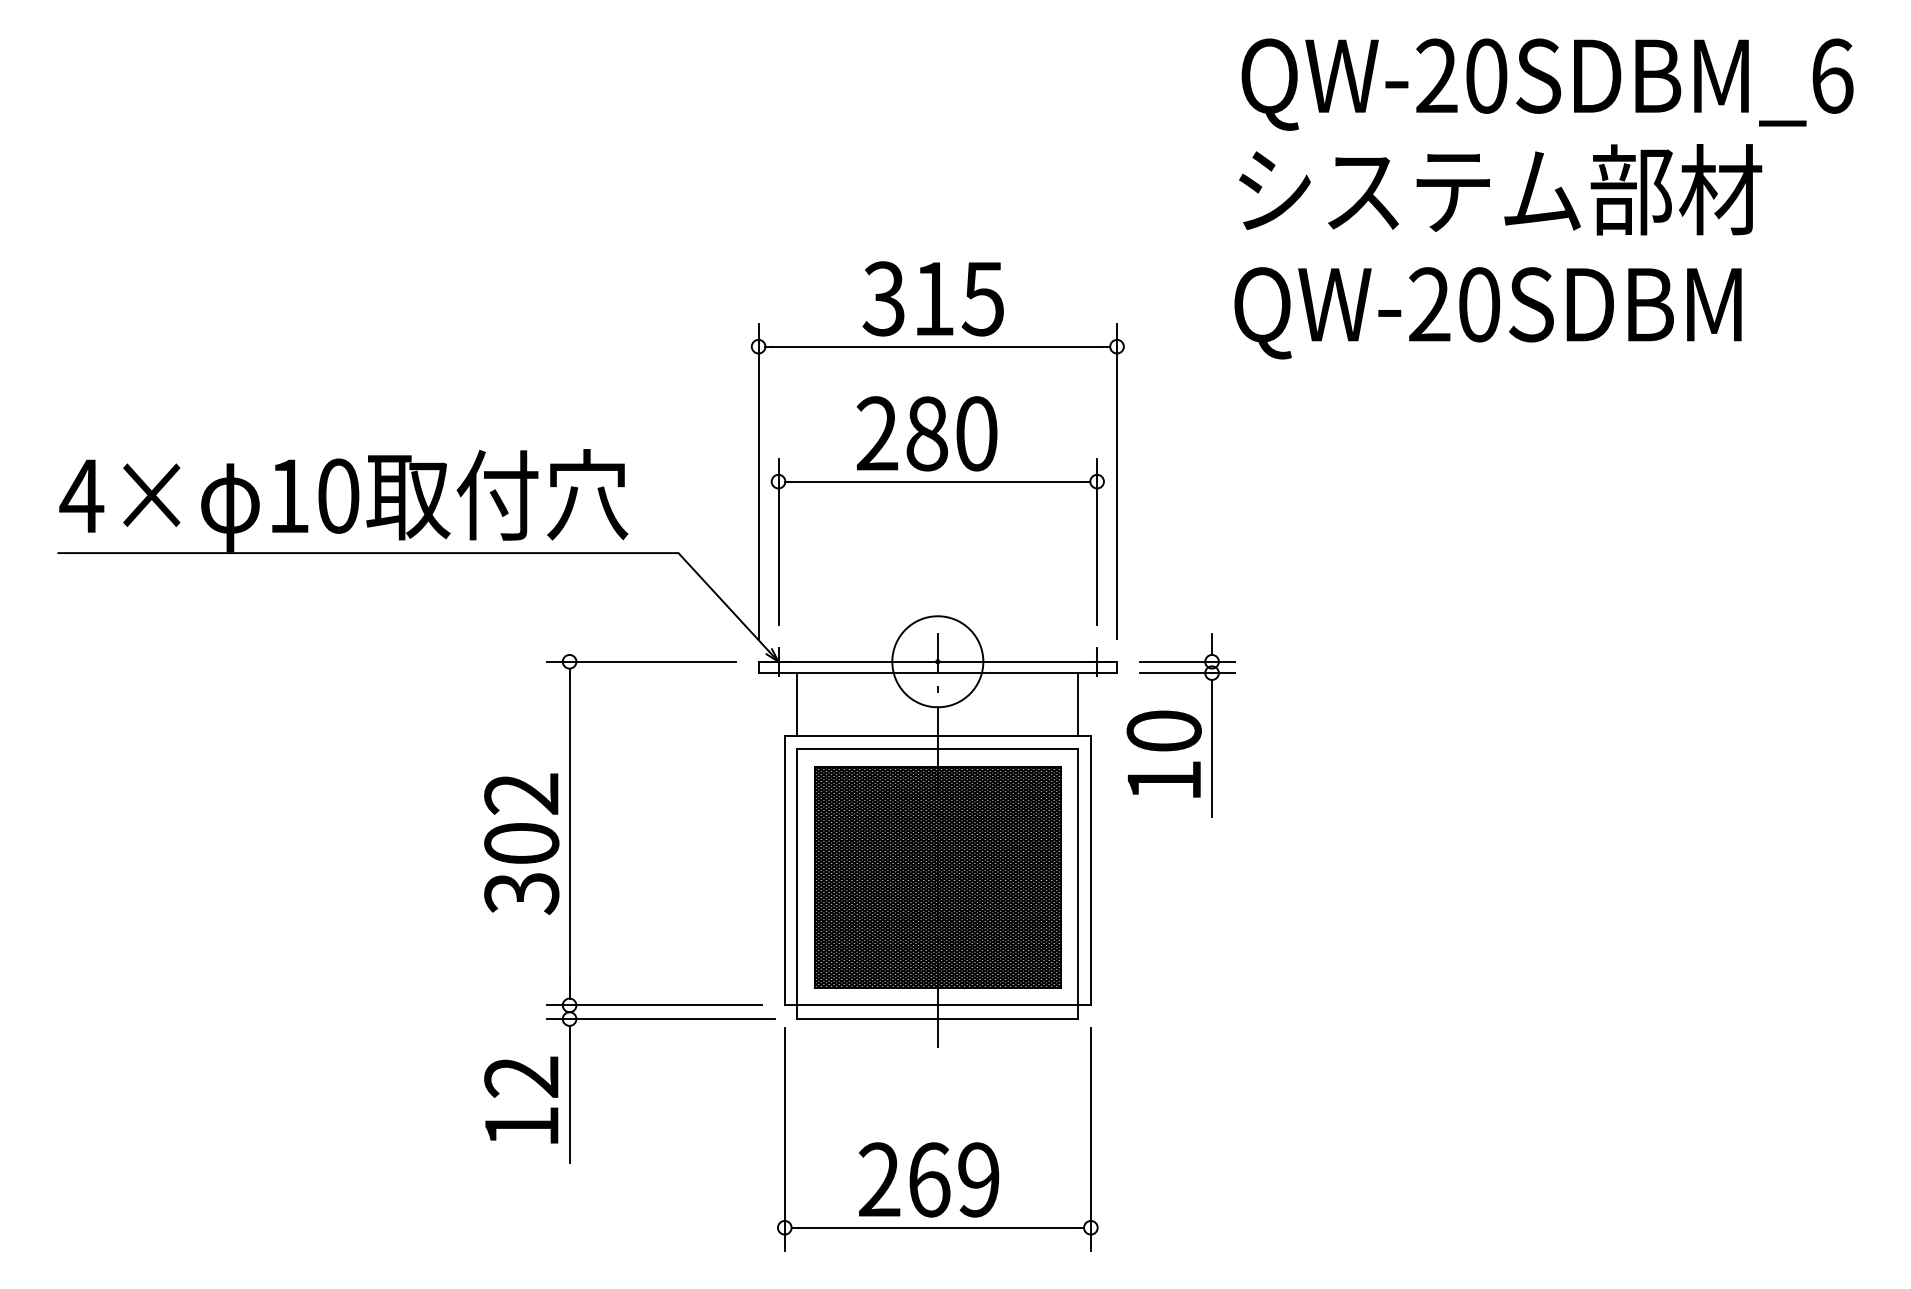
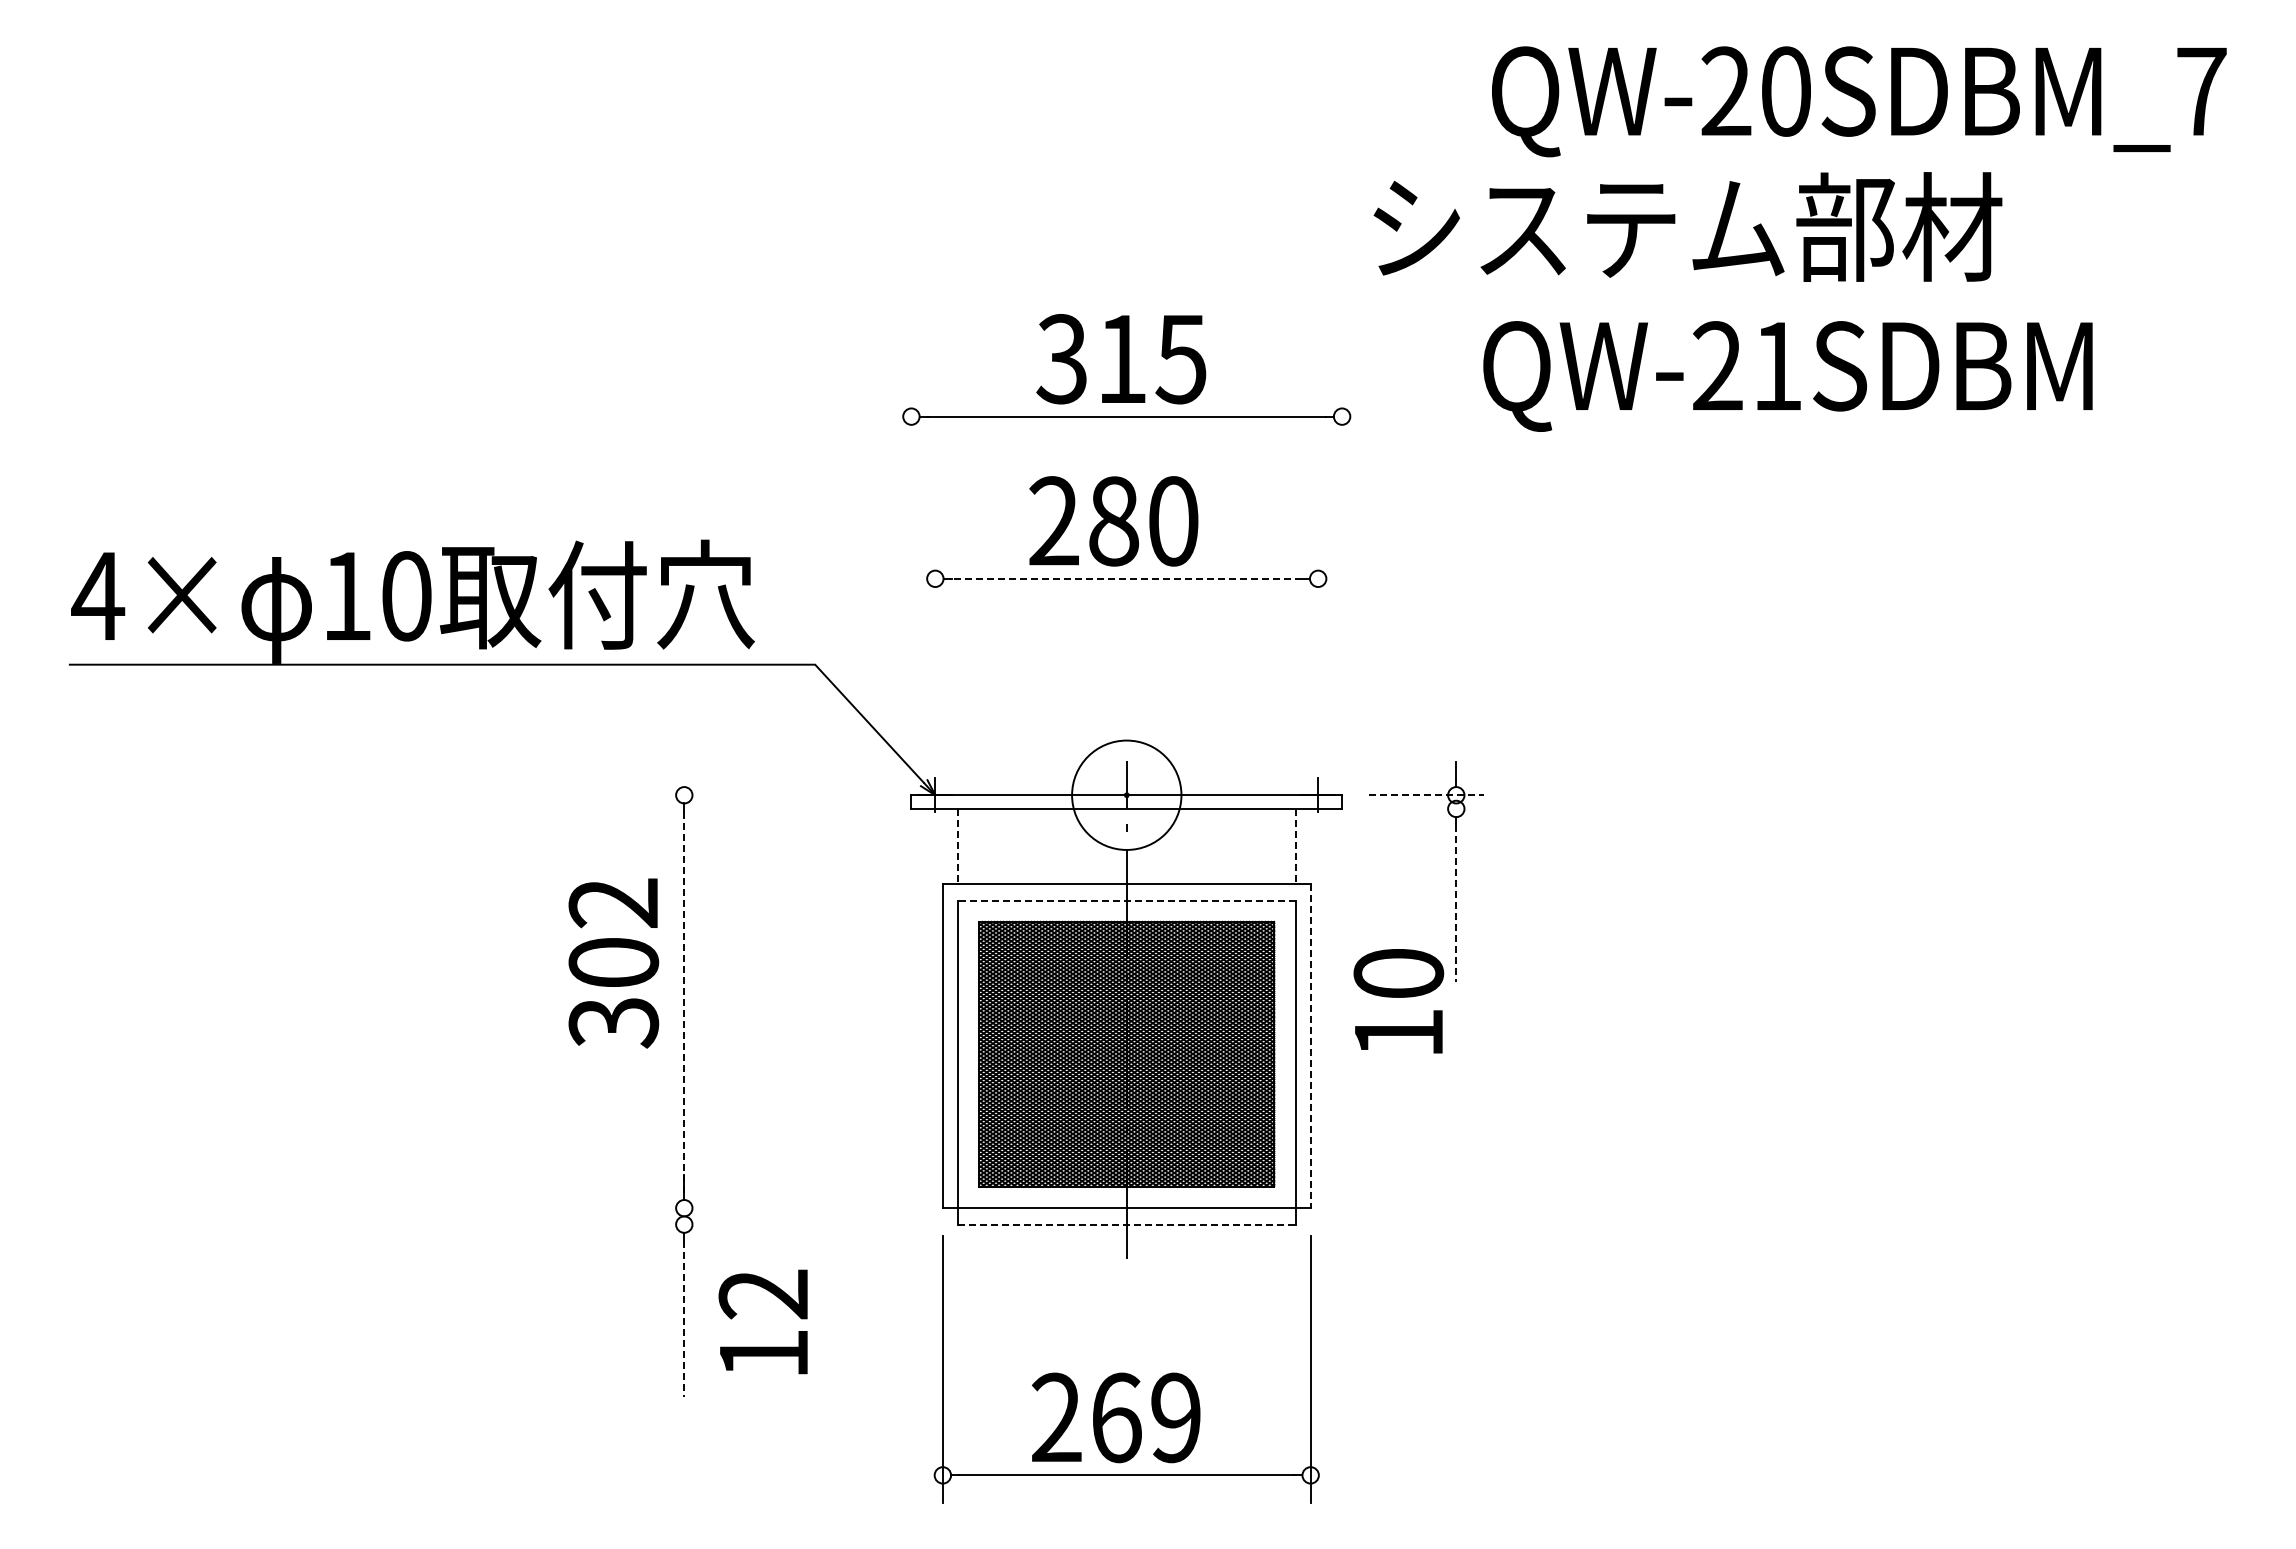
text: (1833, 76) -> (2202, 91), QW-20SDBM_6 -> QW-20SDBM_7
text: (1500, 189) -> (1687, 226), moved
text: (1479, 304) -> (1777, 366), QW-20SDBM -> QW-21SDBM
line: (758, 481) -> (911, 578), removed
line: (937, 481) -> (1126, 578), solid -> dashed
line: (1117, 481) -> (1342, 578), removed
line: (778, 541) -> (935, 650), removed
line: (1097, 541) -> (1318, 650), removed
line: (641, 661) -> (770, 795), removed
line: (1188, 661) -> (1427, 795), solid -> dashed
line: (1187, 672) -> (1426, 808), removed
line: (796, 704) -> (957, 846), solid -> dashed
line: (1078, 704) -> (1295, 846), solid -> dashed
line: (937, 749) -> (1126, 900), solid -> dashed
line: (1212, 751) -> (1456, 903), solid -> dashed
text: (1163, 754) -> (1398, 1001), moved
line: (569, 834) -> (684, 1002), solid -> dashed
text: (521, 844) -> (613, 963), moved
line: (1090, 870) -> (1310, 1046), solid -> dashed
line: (653, 1005) -> (785, 1208), removed
line: (660, 1018) -> (793, 1224), removed
line: (937, 1018) -> (1126, 1224), solid -> dashed
line: (569, 1098) -> (684, 1319), solid -> dashed
text: (520, 1099) -> (762, 1321), moved

